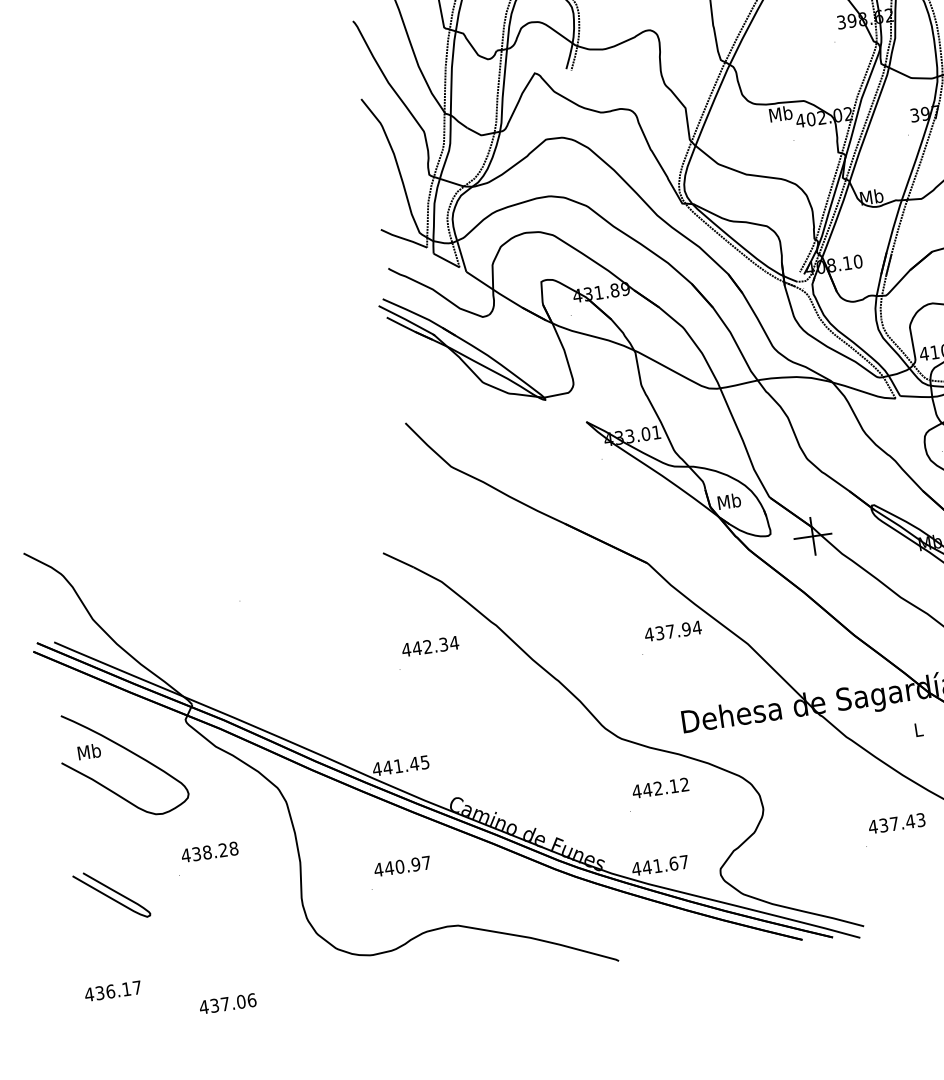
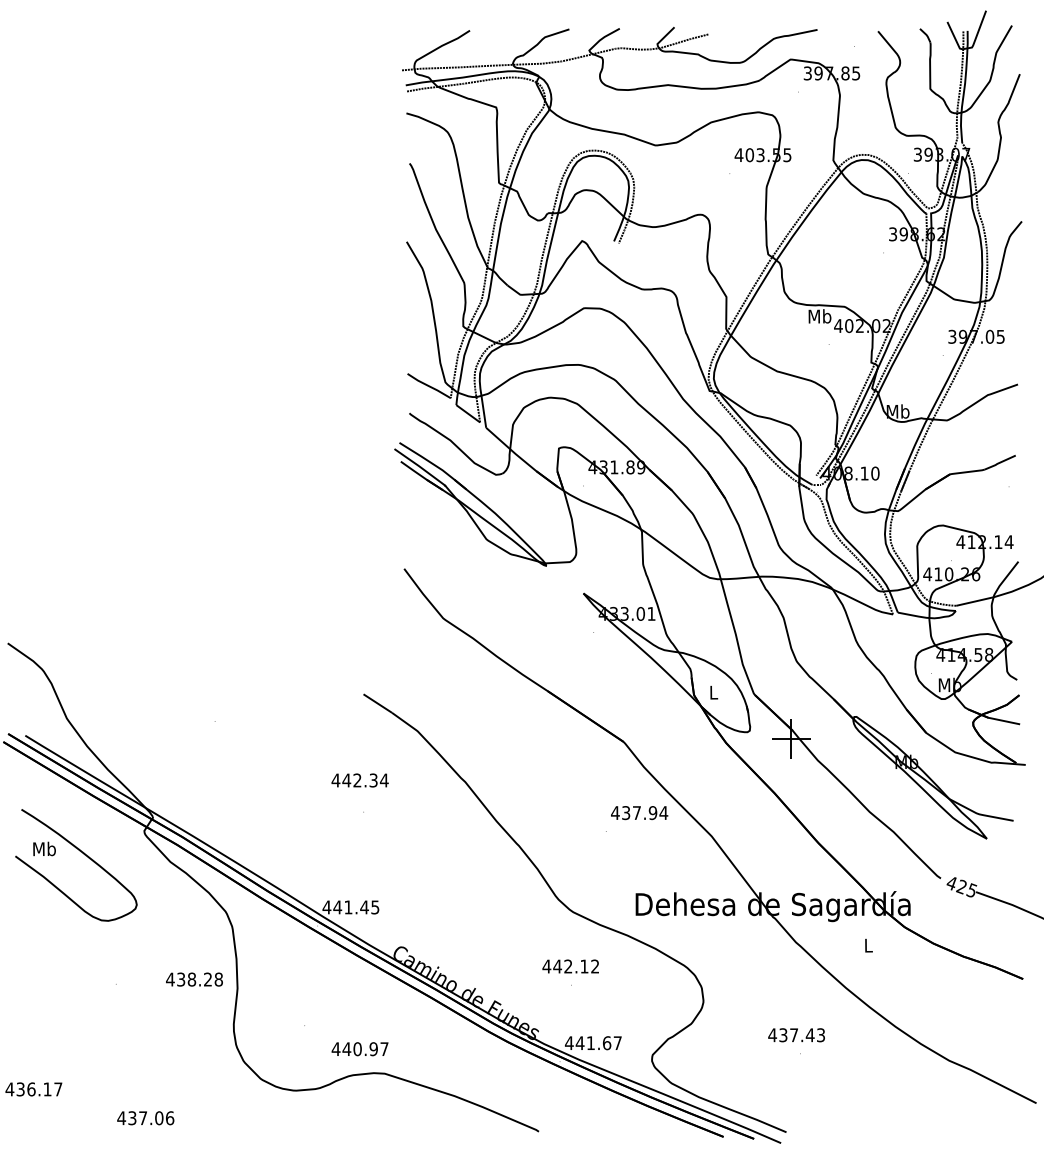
text: (729, 501) -> (713, 692), Mb -> L
text: (429, 646) -> (359, 780), moved
text: (660, 788) -> (570, 966), moved
text: (896, 823) -> (796, 1035), moved
text: (209, 852) -> (194, 979), moved
text: (401, 866) -> (359, 1049), moved
curve: (110, 896) -> (44, 995), removed

